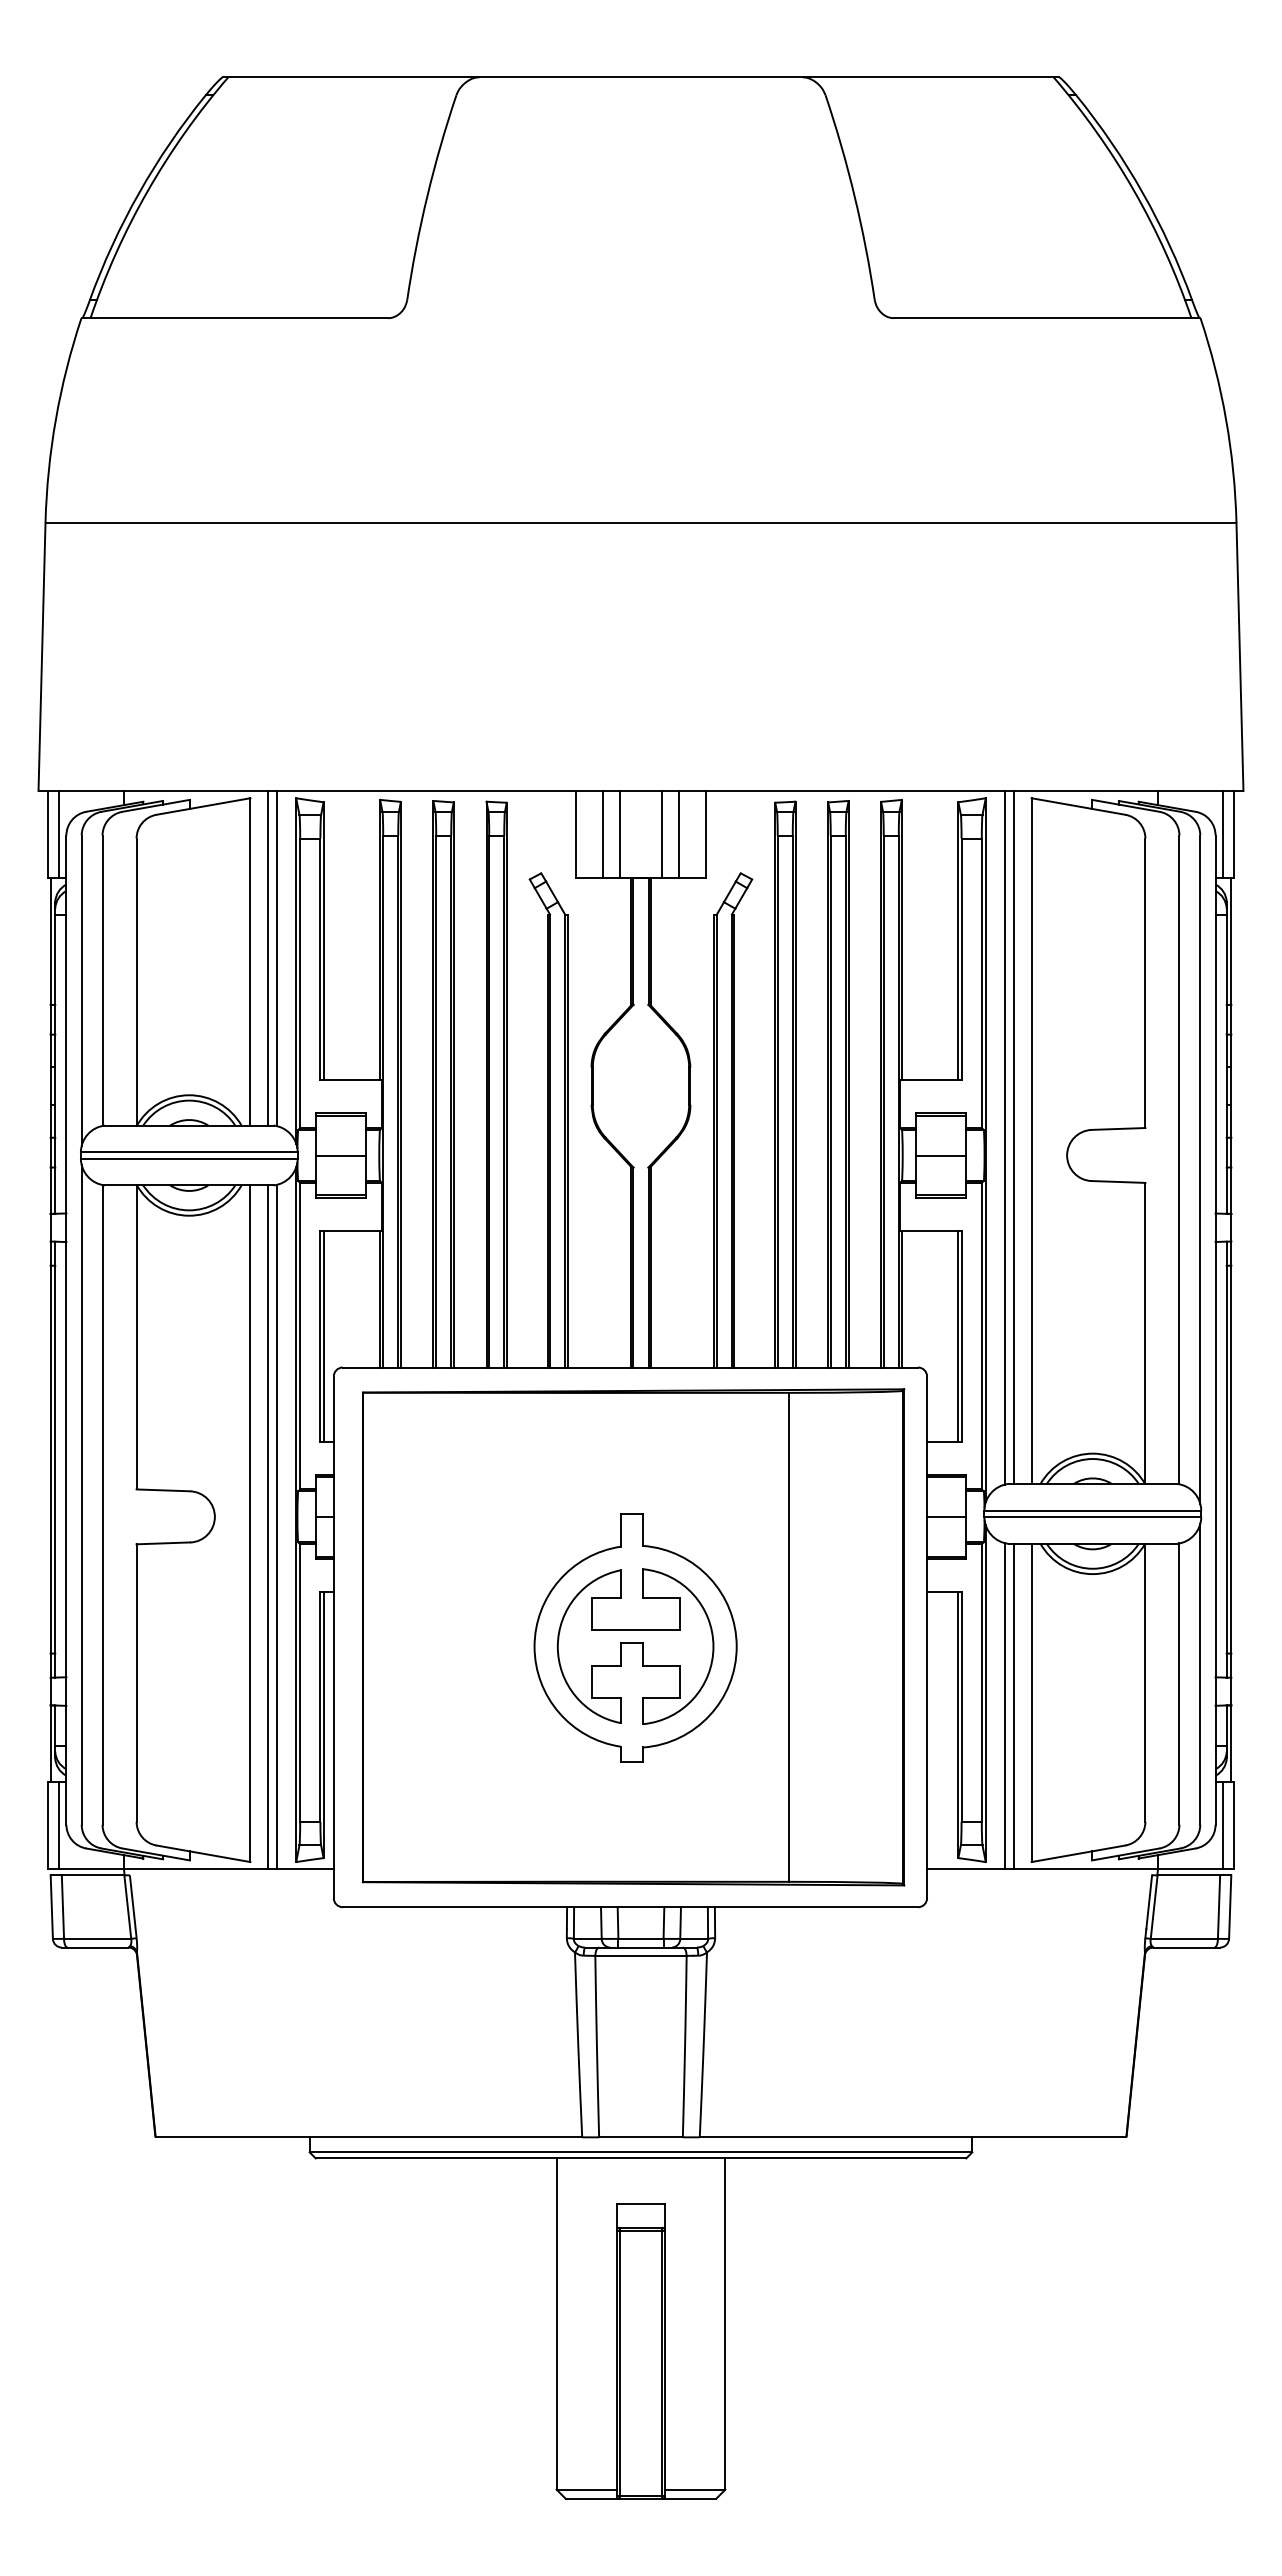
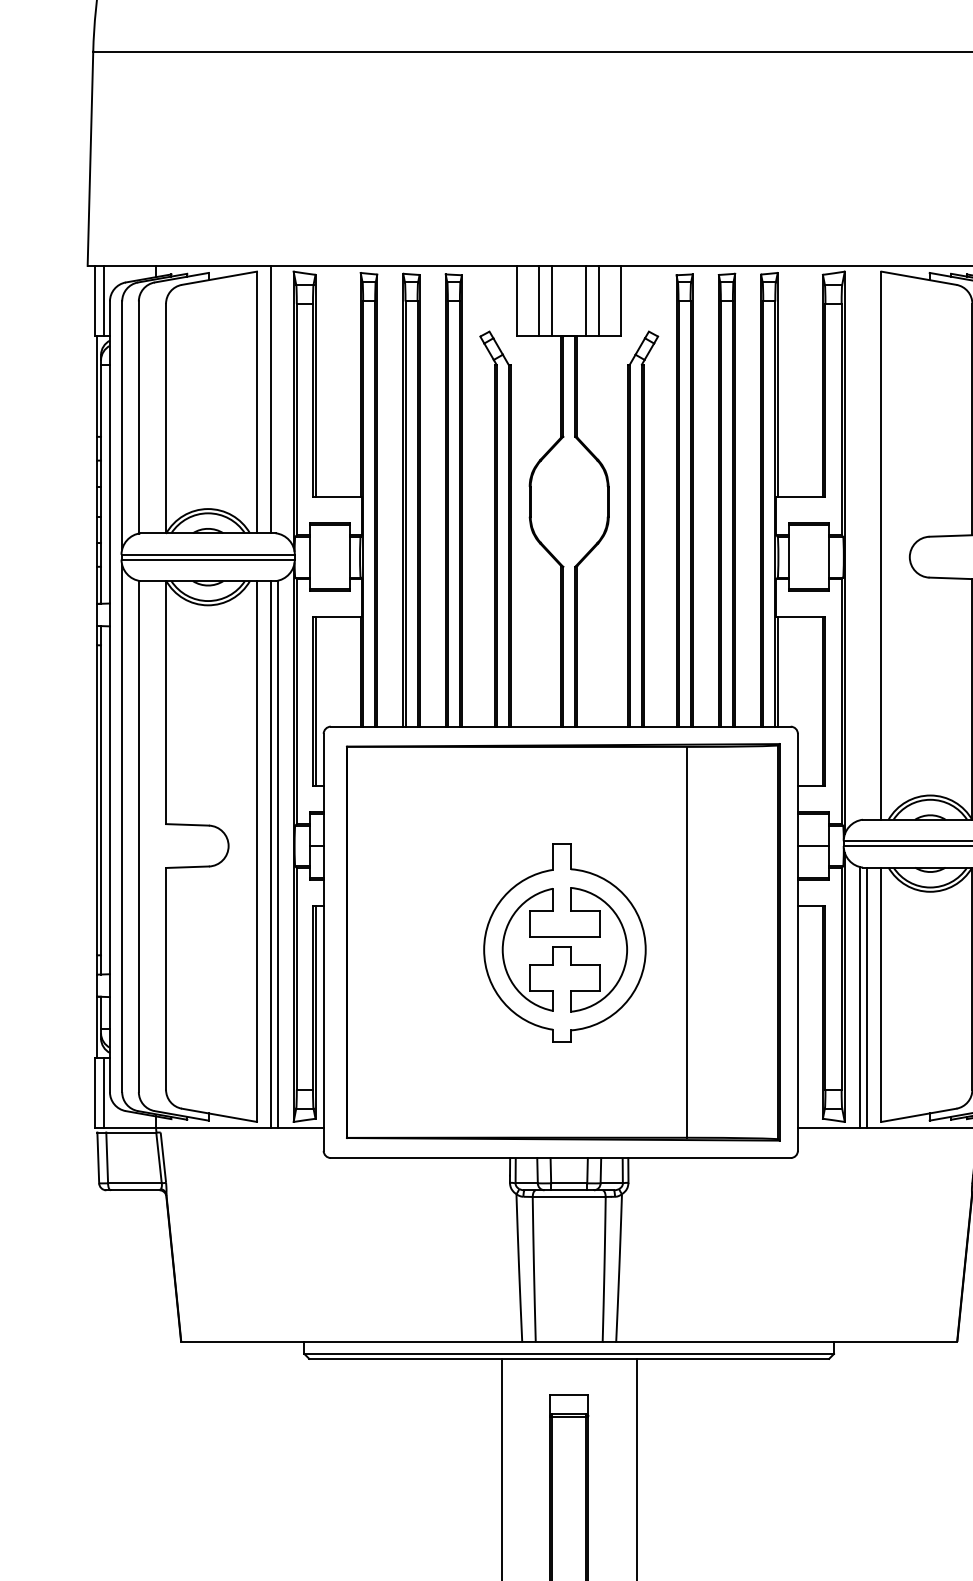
line: (276, 958) -> (277, 399), removed
line: (1005, 1137) -> (860, 542), removed
line: (1013, 1137) -> (866, 542), removed
line: (341, 1155) -> (329, 557), removed
line: (940, 1155) -> (808, 557), removed

